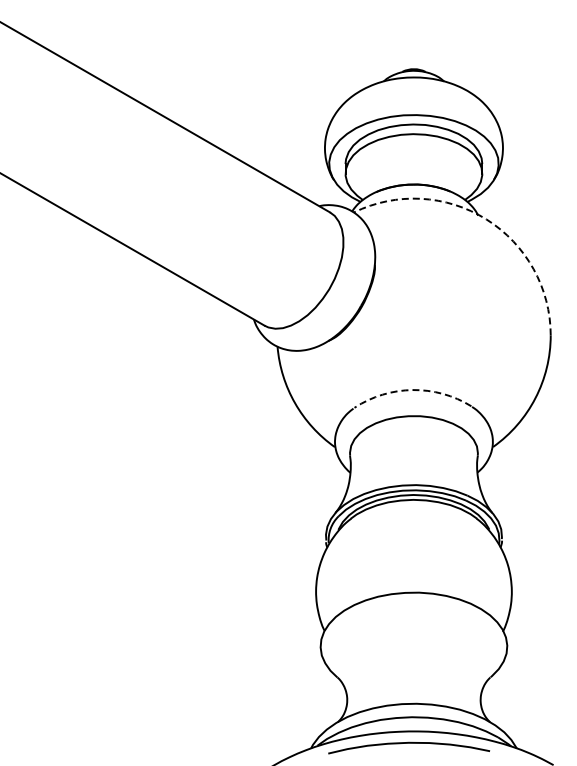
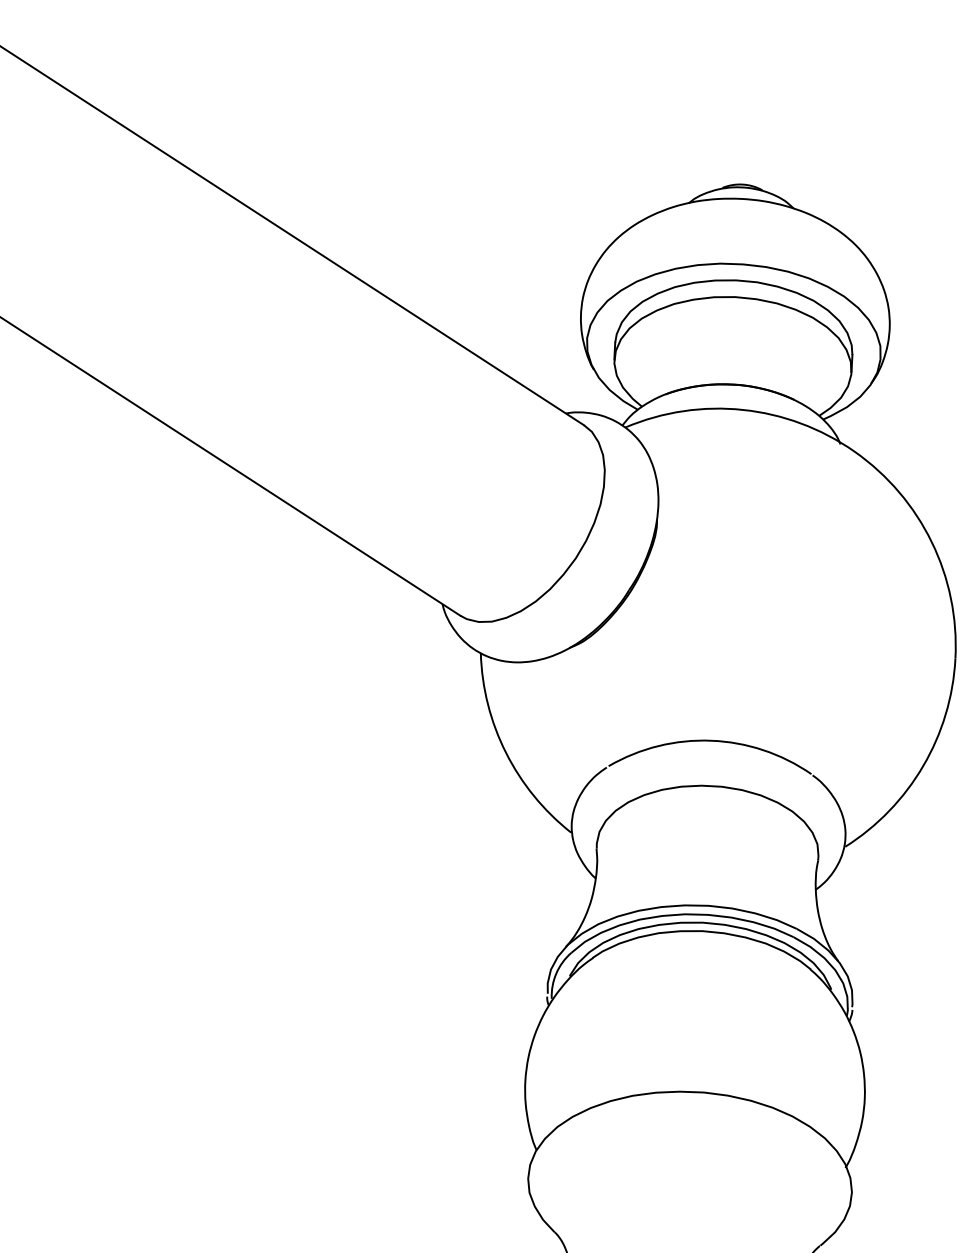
arc: (486, 219) -> (854, 451), dashed -> solid
arc: (412, 390) -> (710, 741), dashed -> solid

